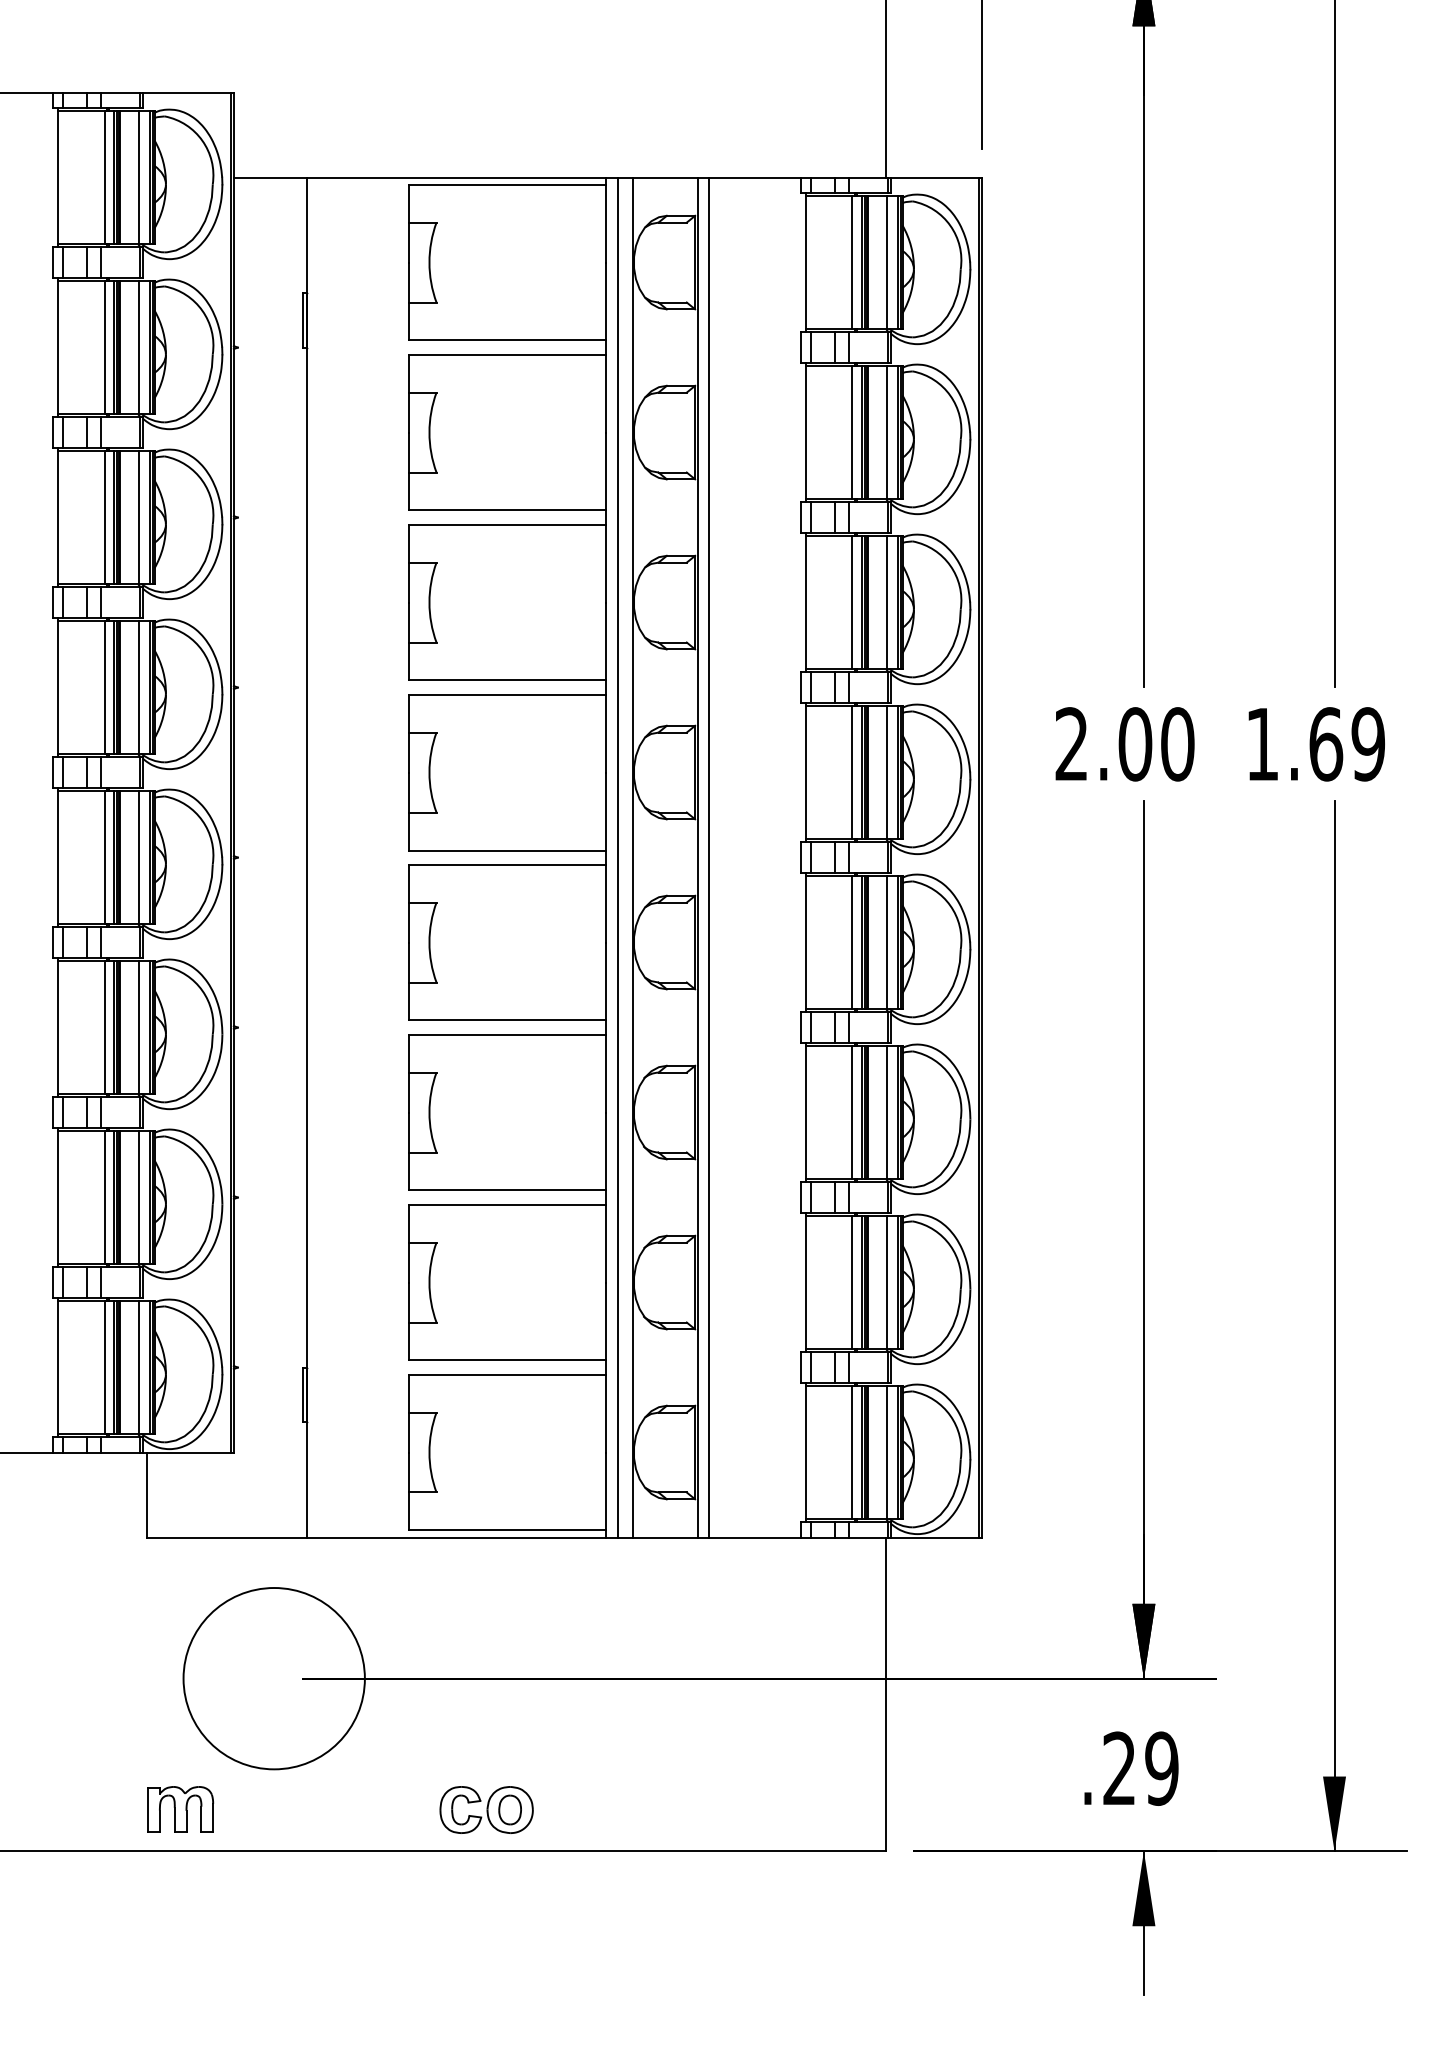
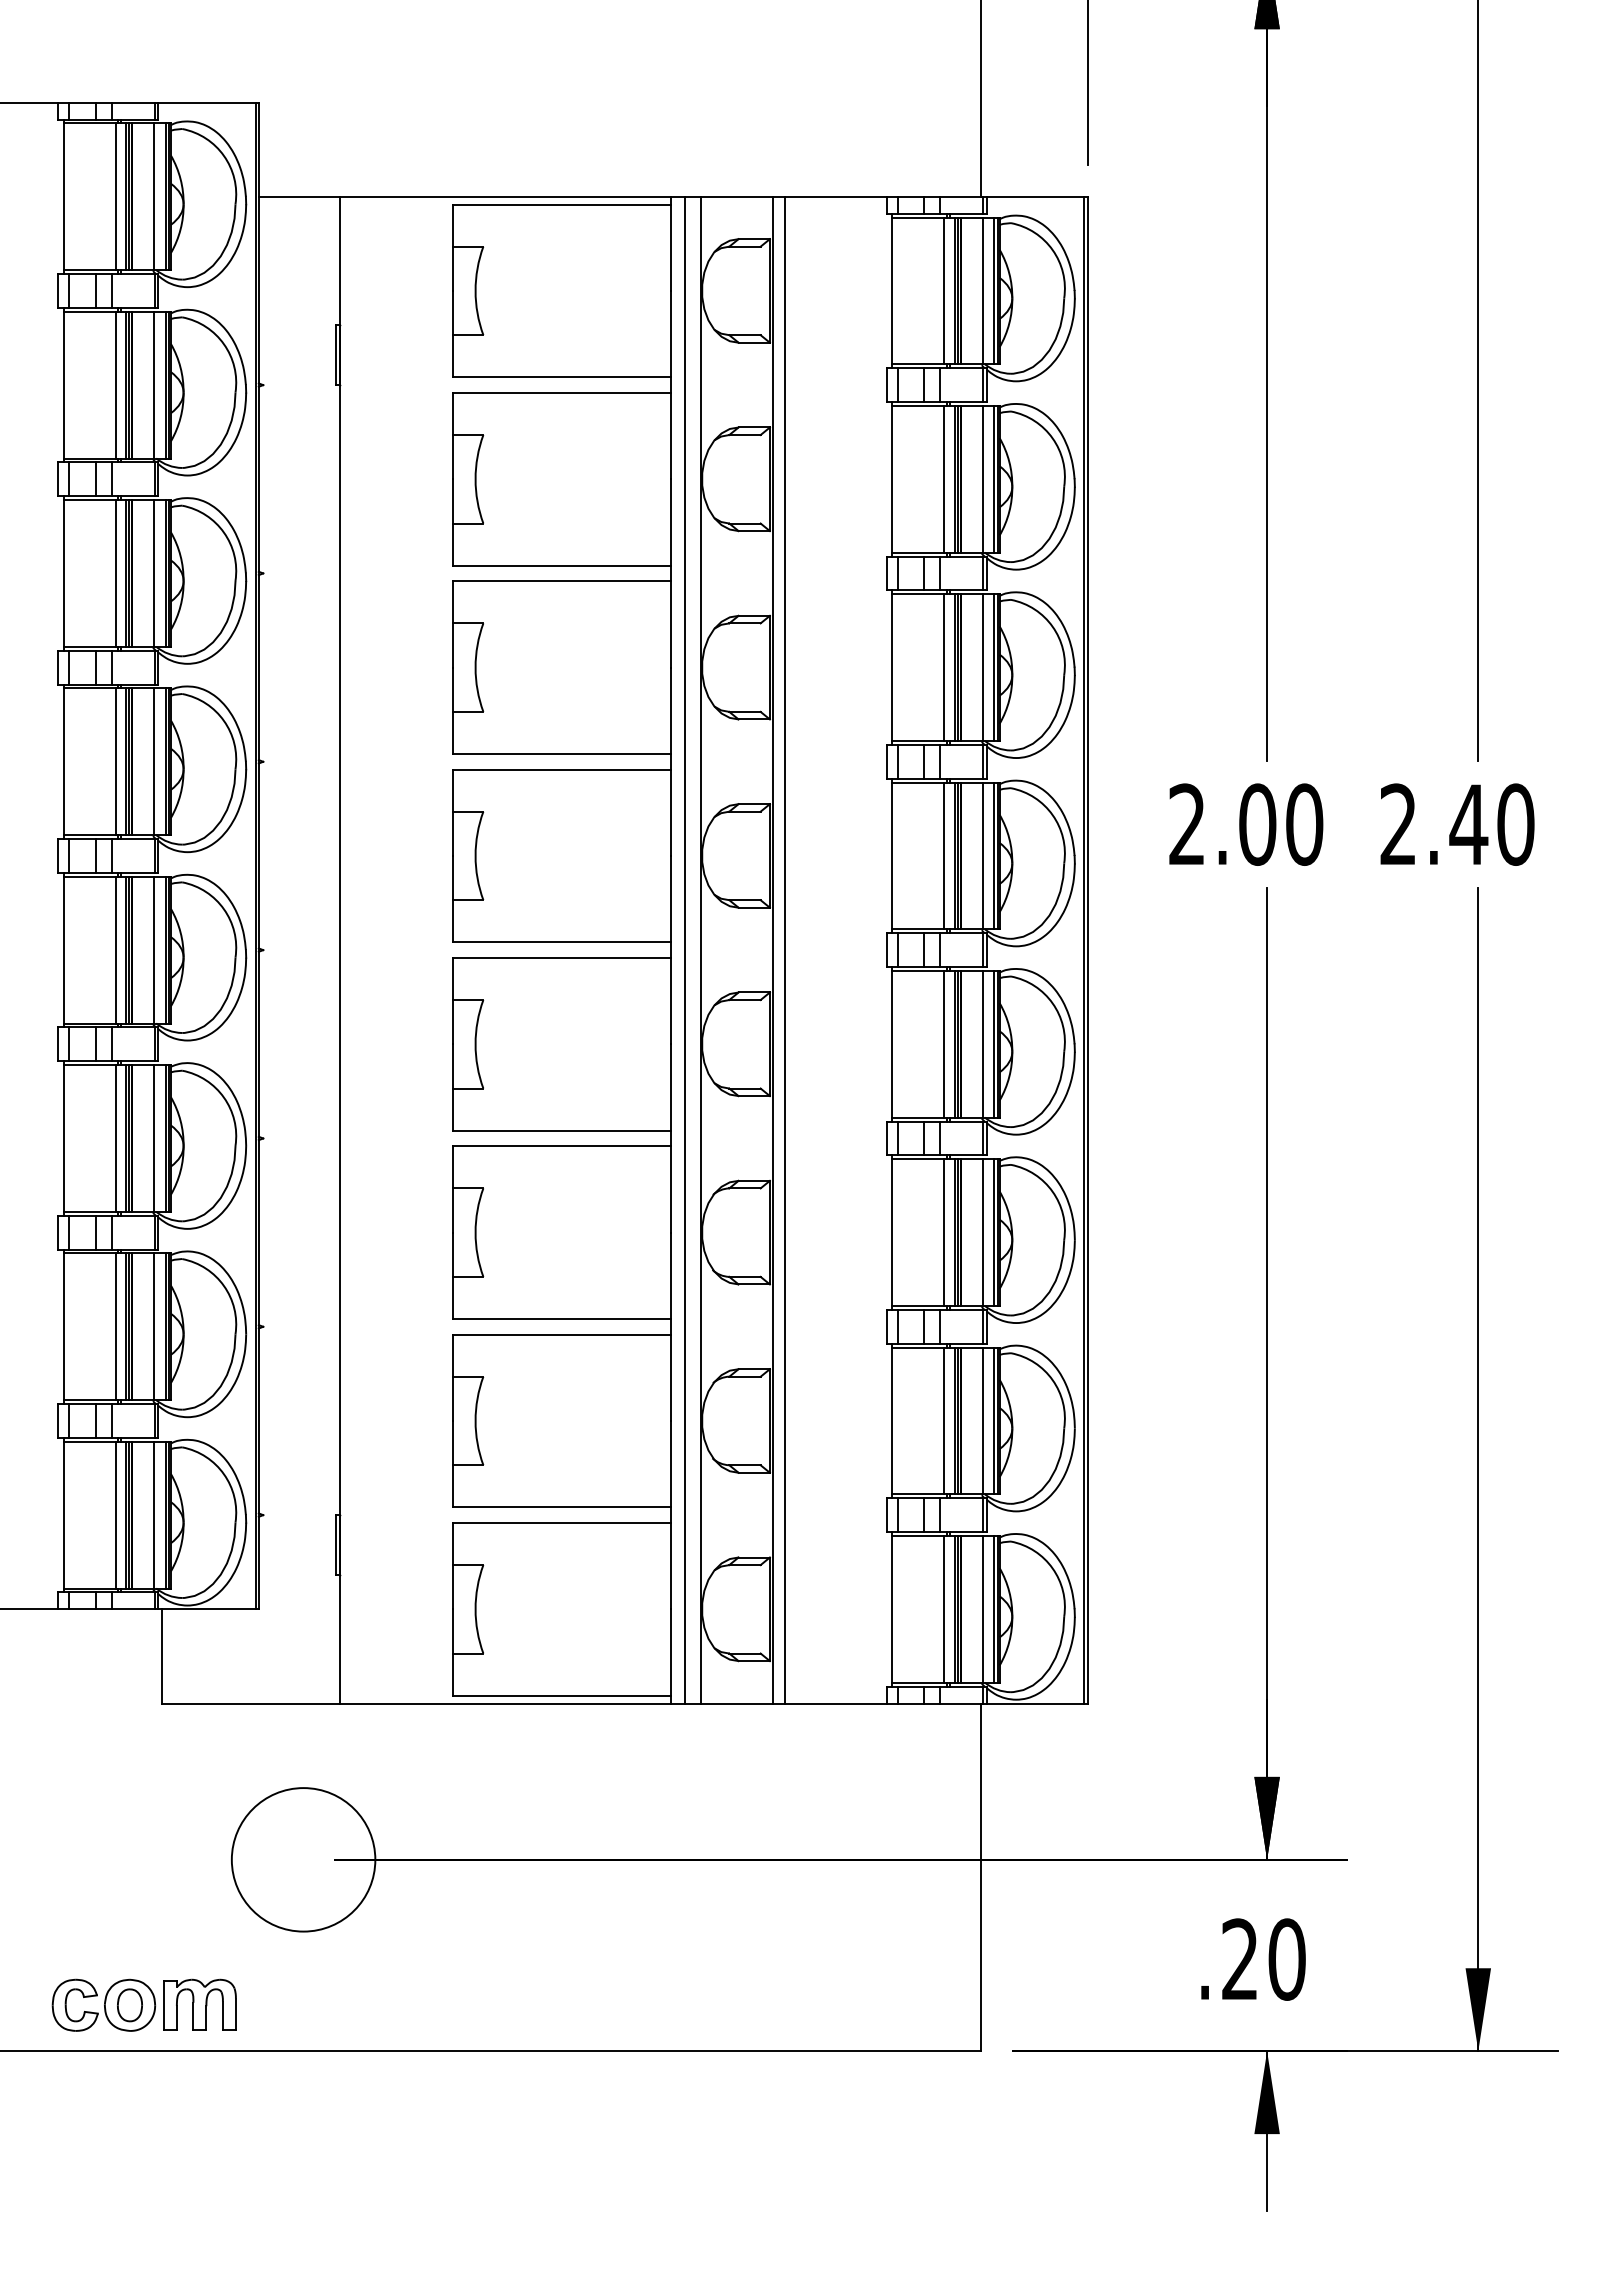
text: (1315, 744) -> (1457, 824), 1.69 -> 2.40
circle: (274, 1678) -> (303, 1859), size x0.71
text: (1161, 1768) -> (1286, 1959), .29 -> .20
part: (486, 1809) -> (103, 2004), moved

